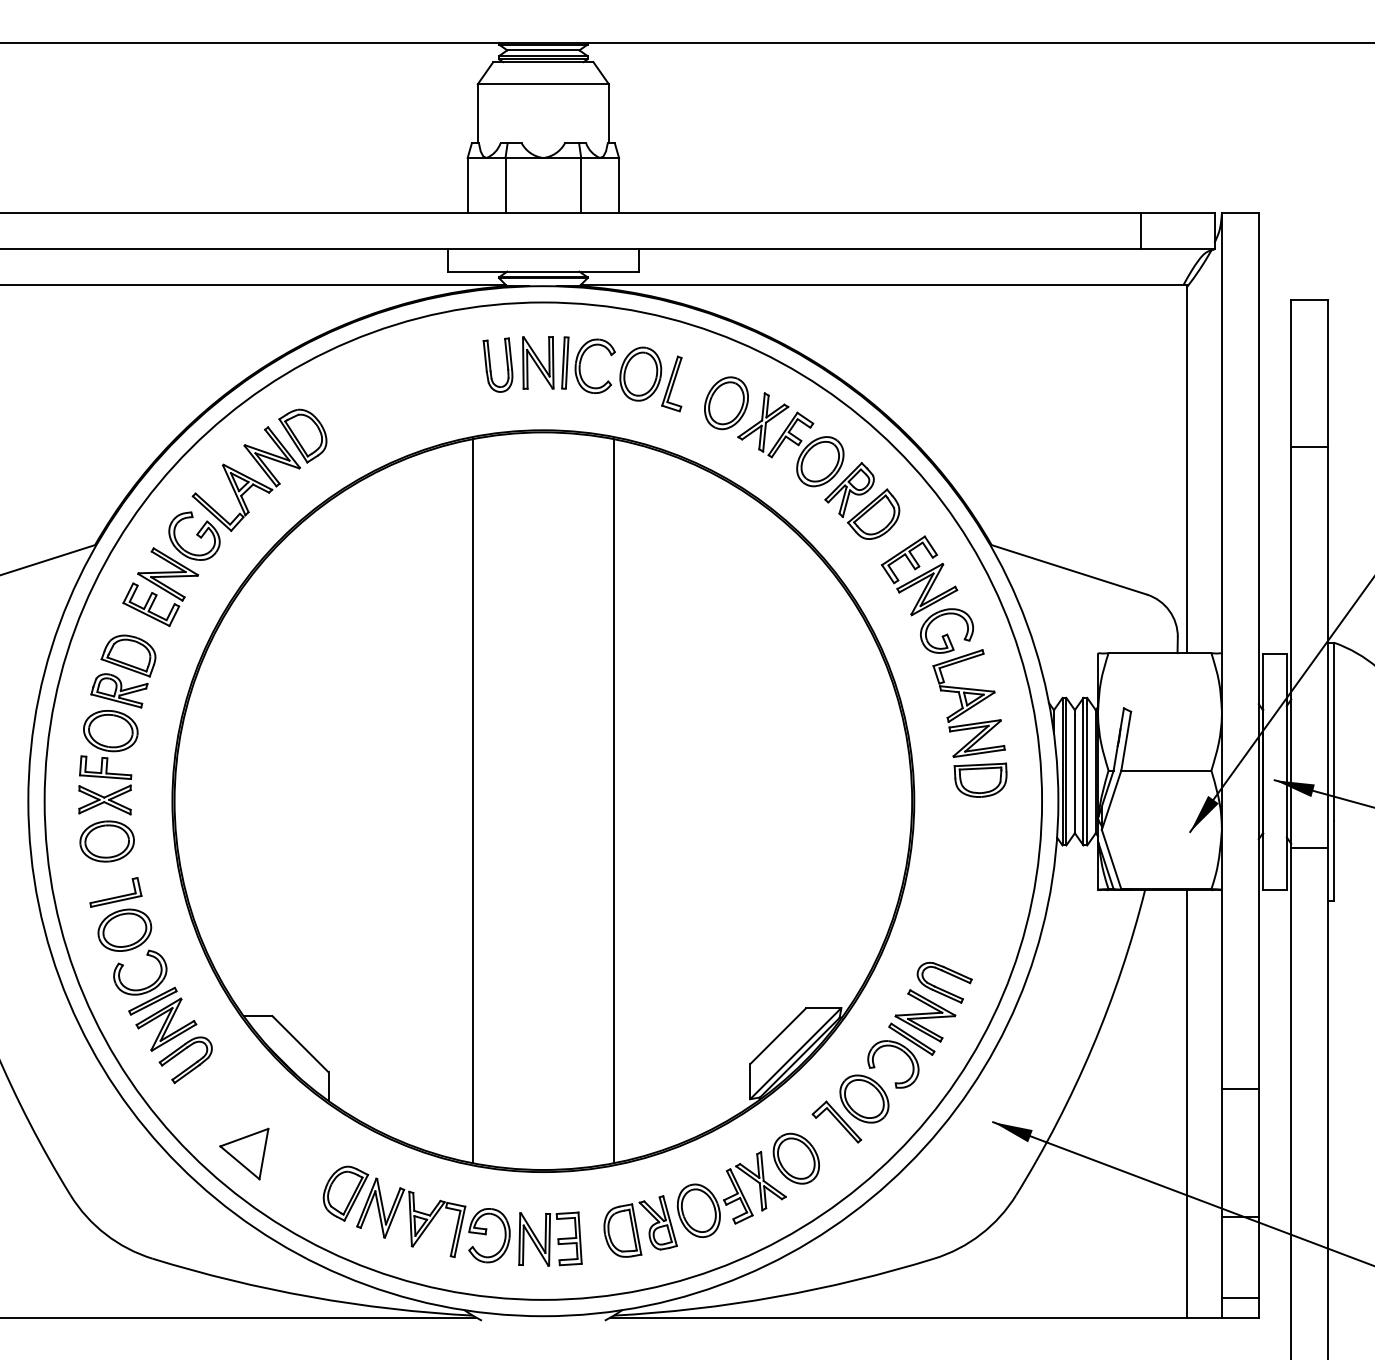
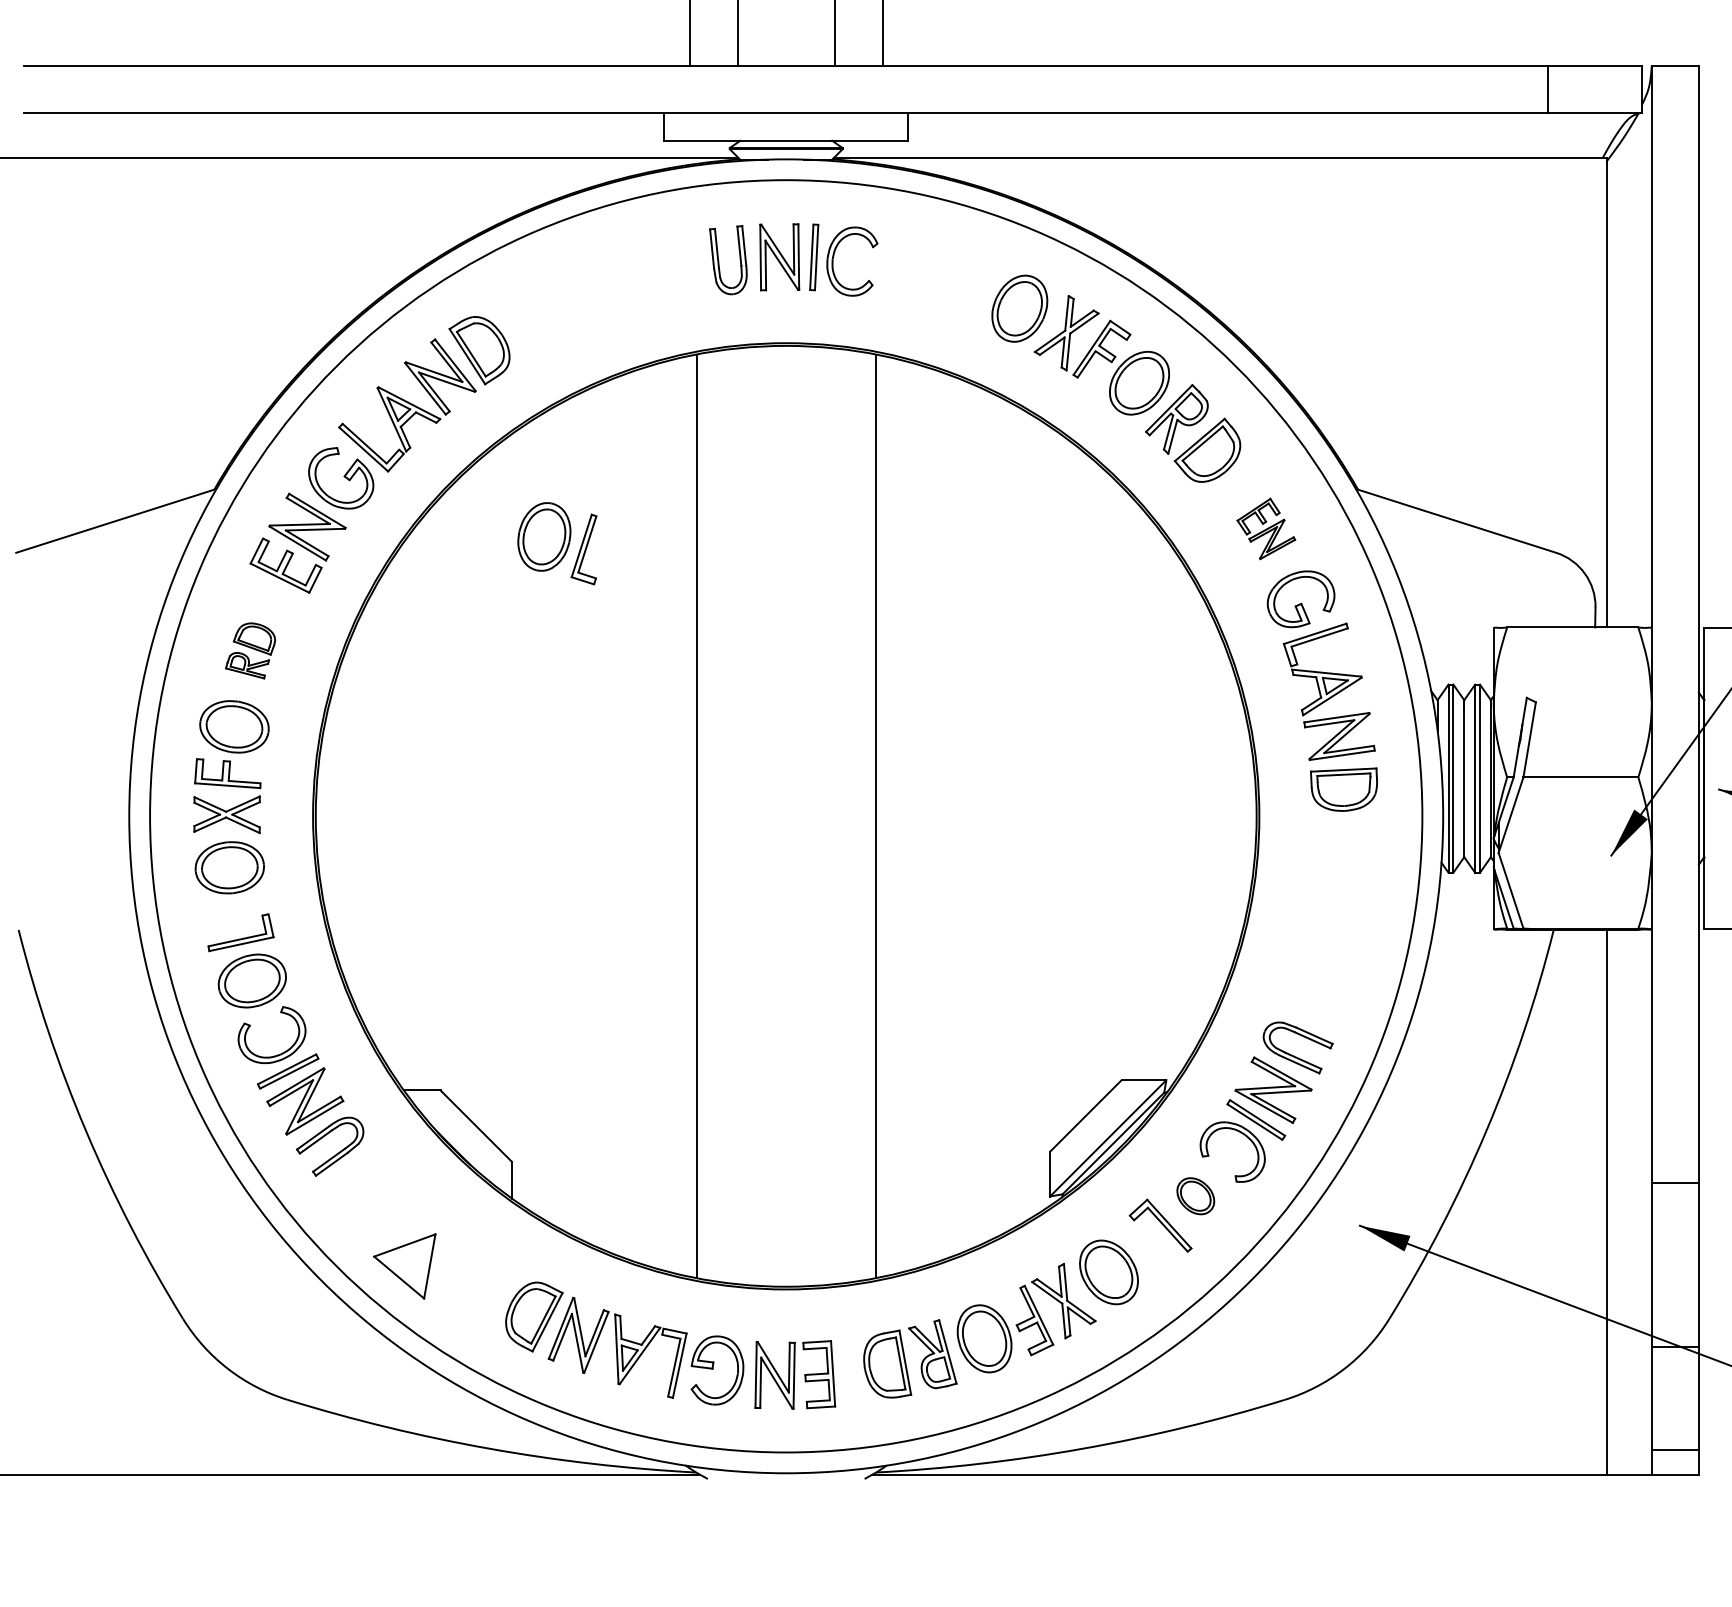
part: (650, 379) -> (556, 543), moved
part: (919, 575) -> (1266, 528), size x0.6
part: (123, 671) -> (250, 650), size x0.6
part: (864, 1098) -> (1195, 1195), size x0.6

